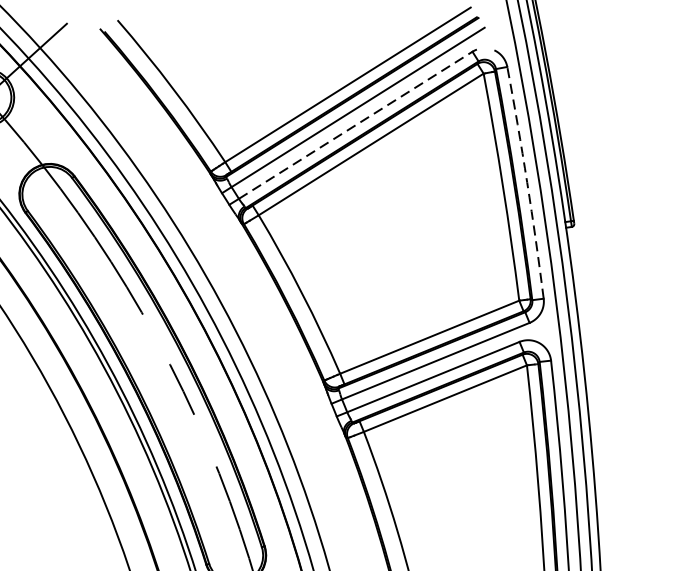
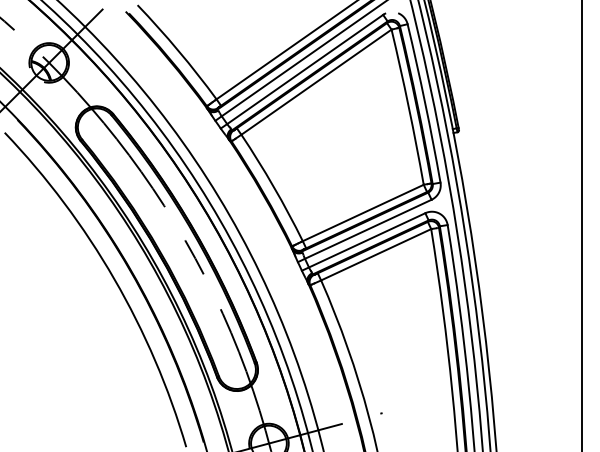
line: (356, 125) -> (305, 69), dashed -> solid
arc: (527, 183) -> (425, 103), dashed -> solid

